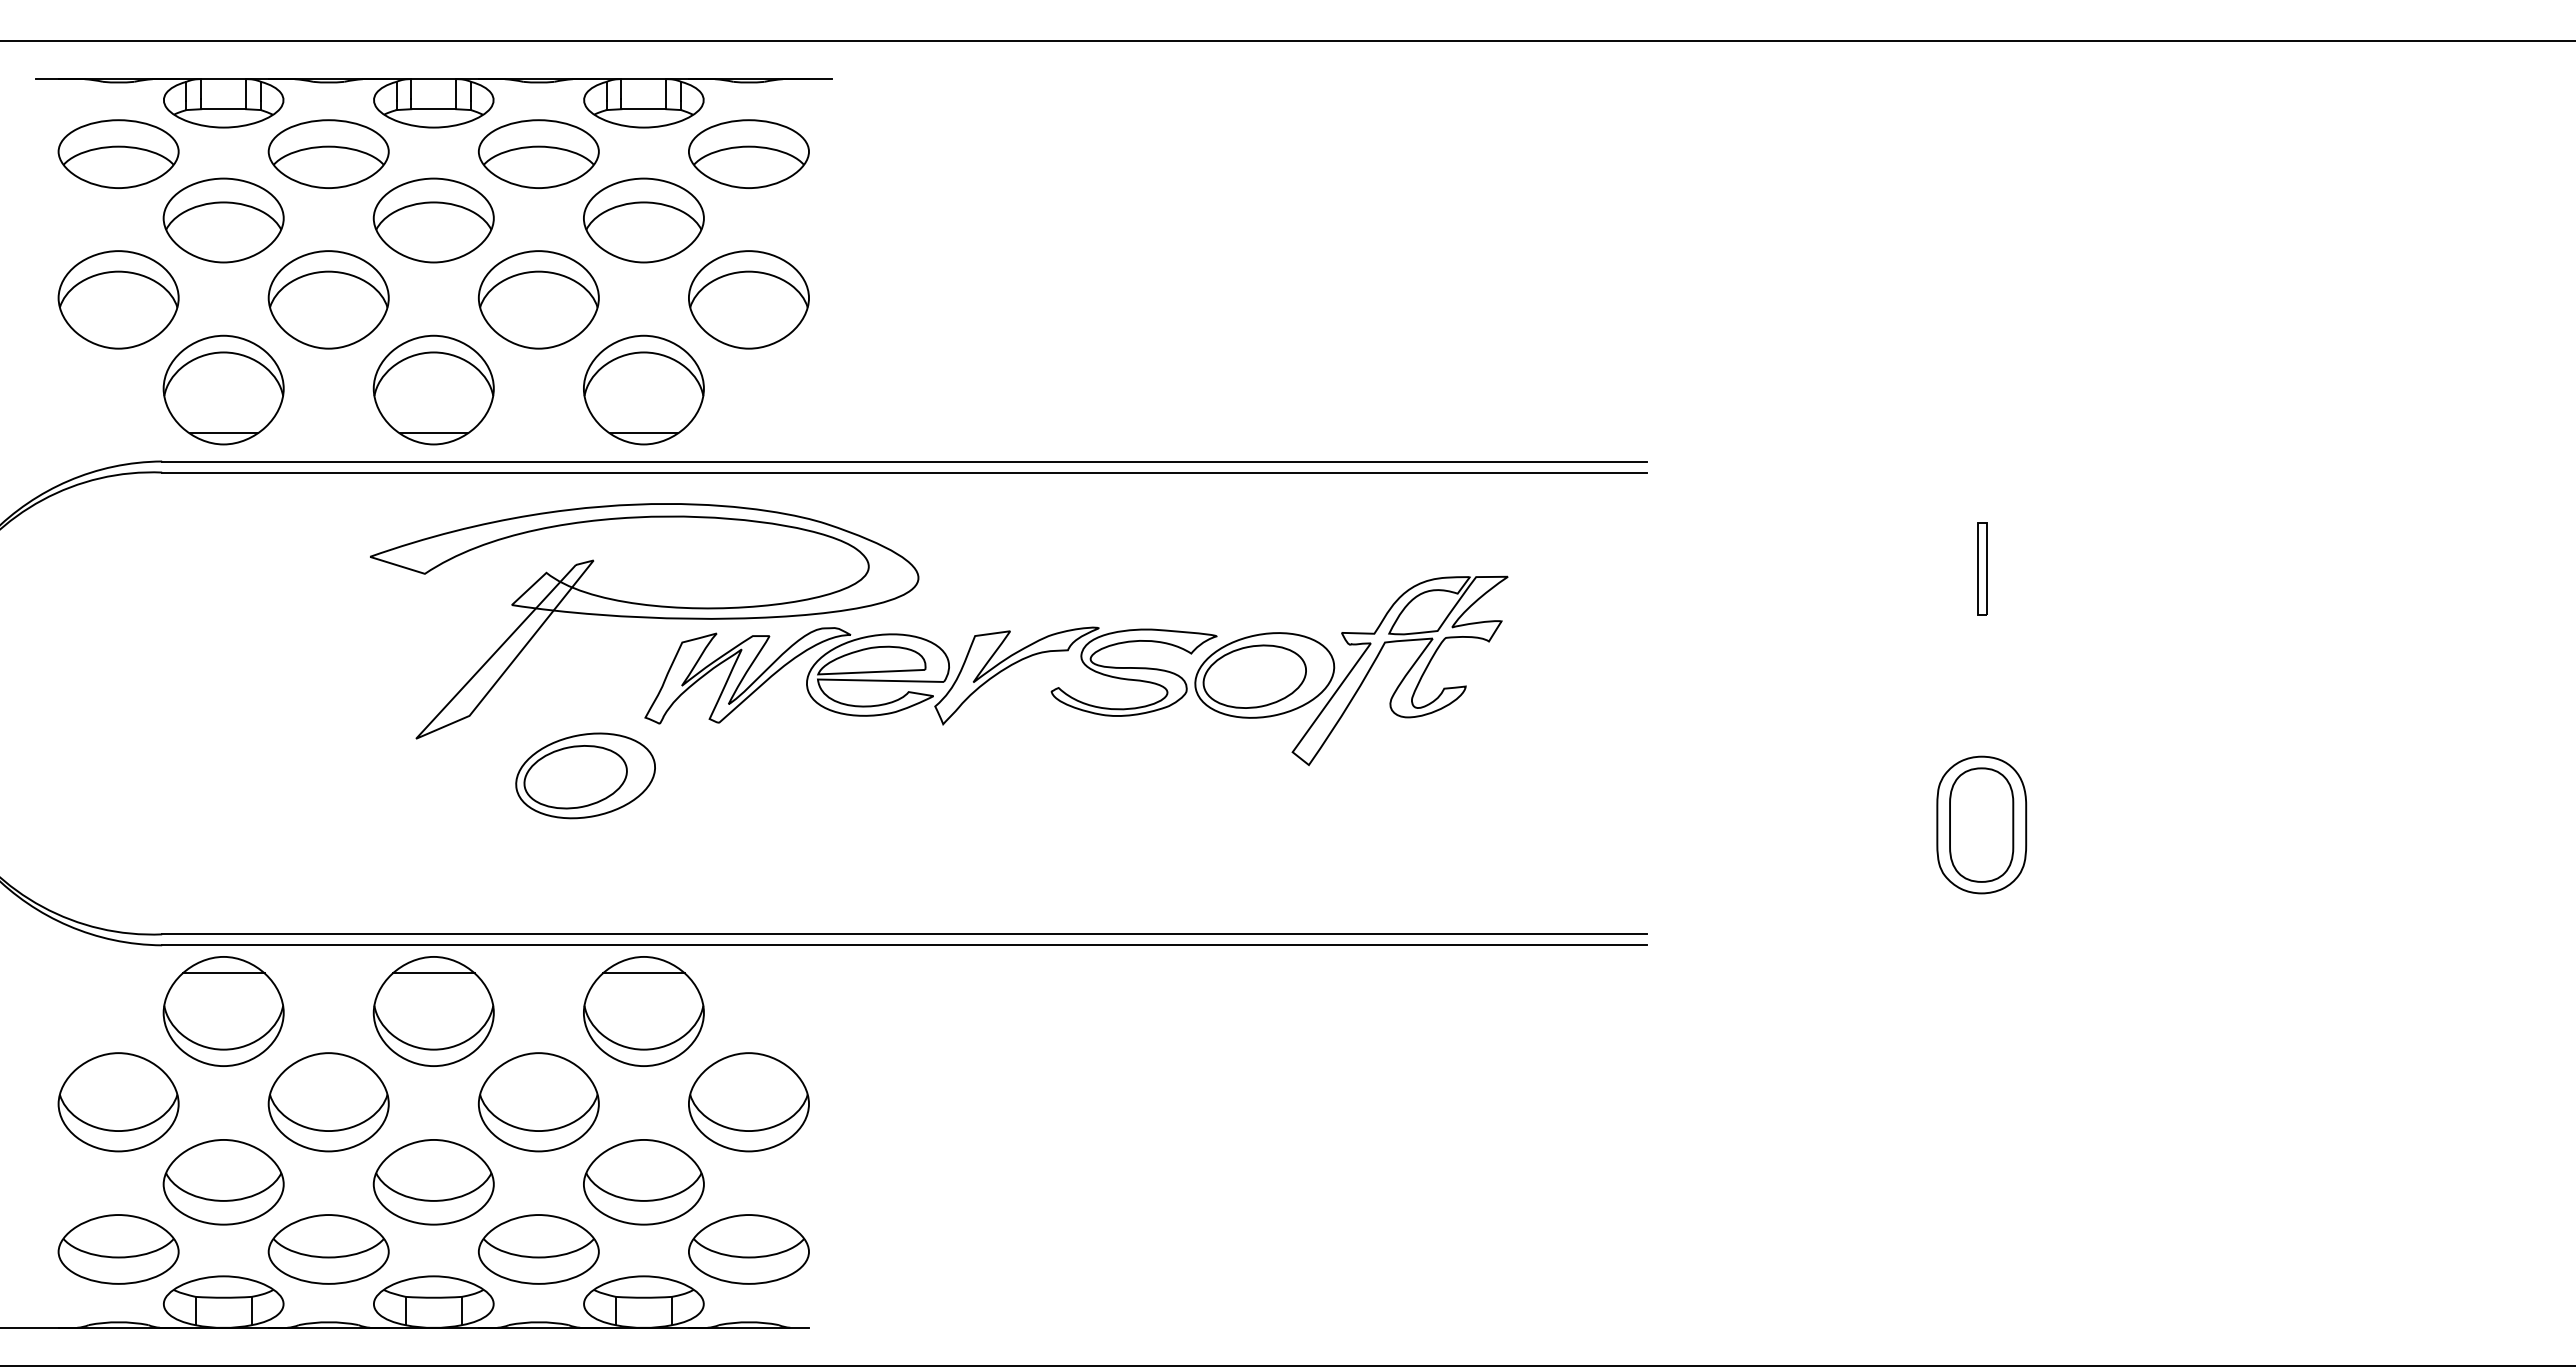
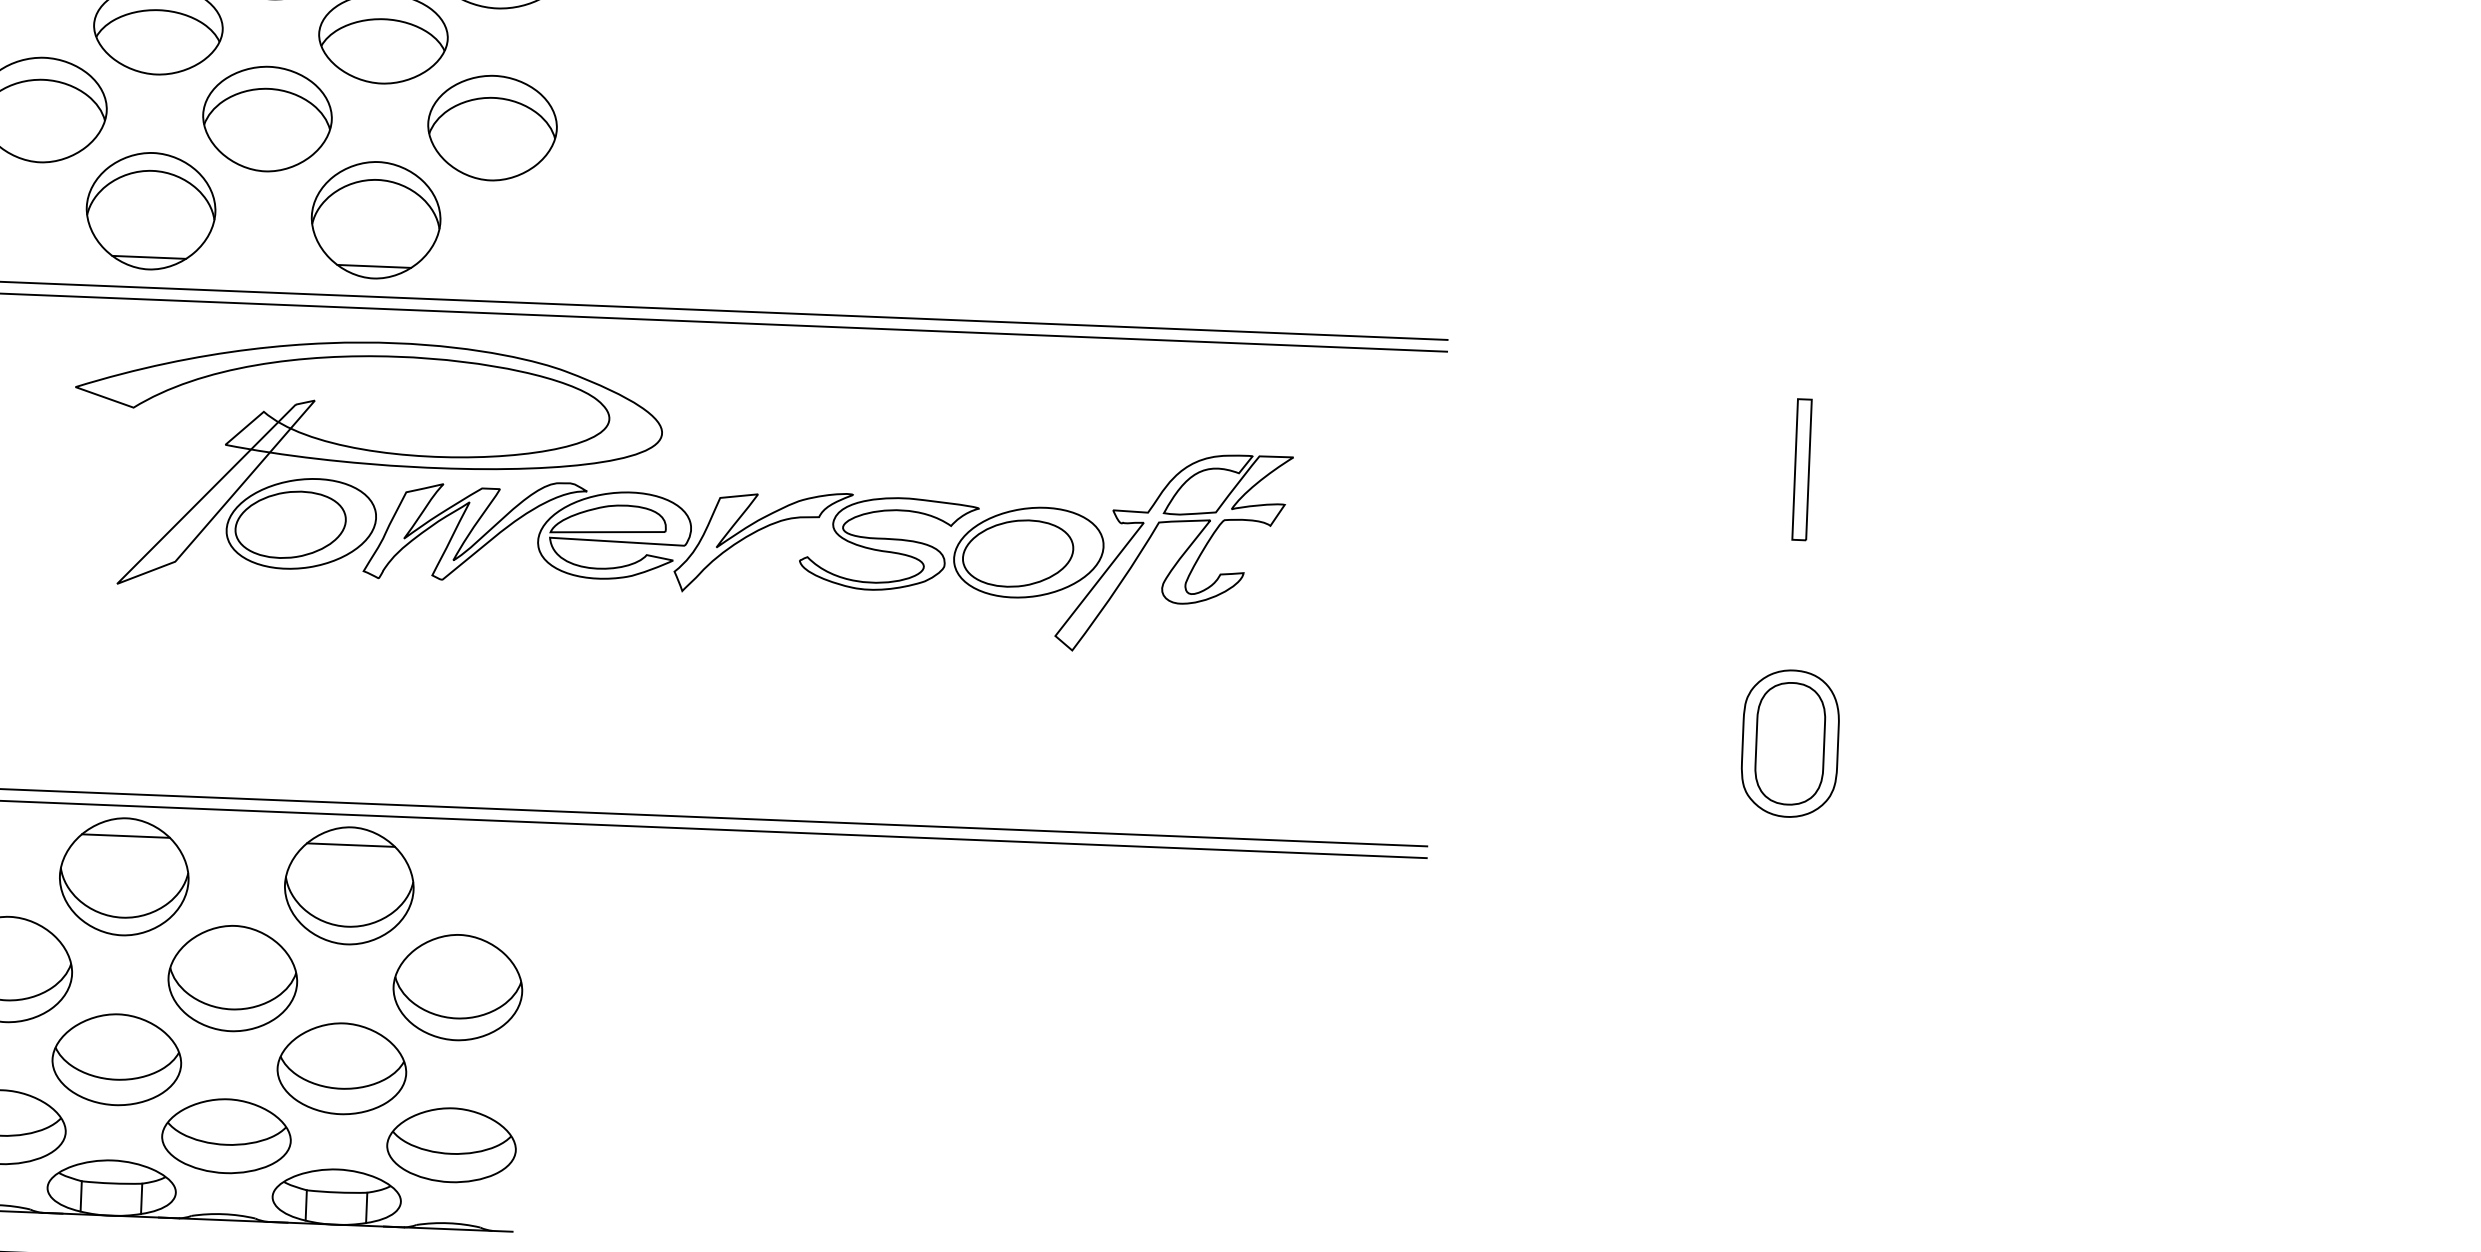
part: (1982, 569) -> (1802, 470), size x1.43
part: (585, 775) -> (301, 523), moved

